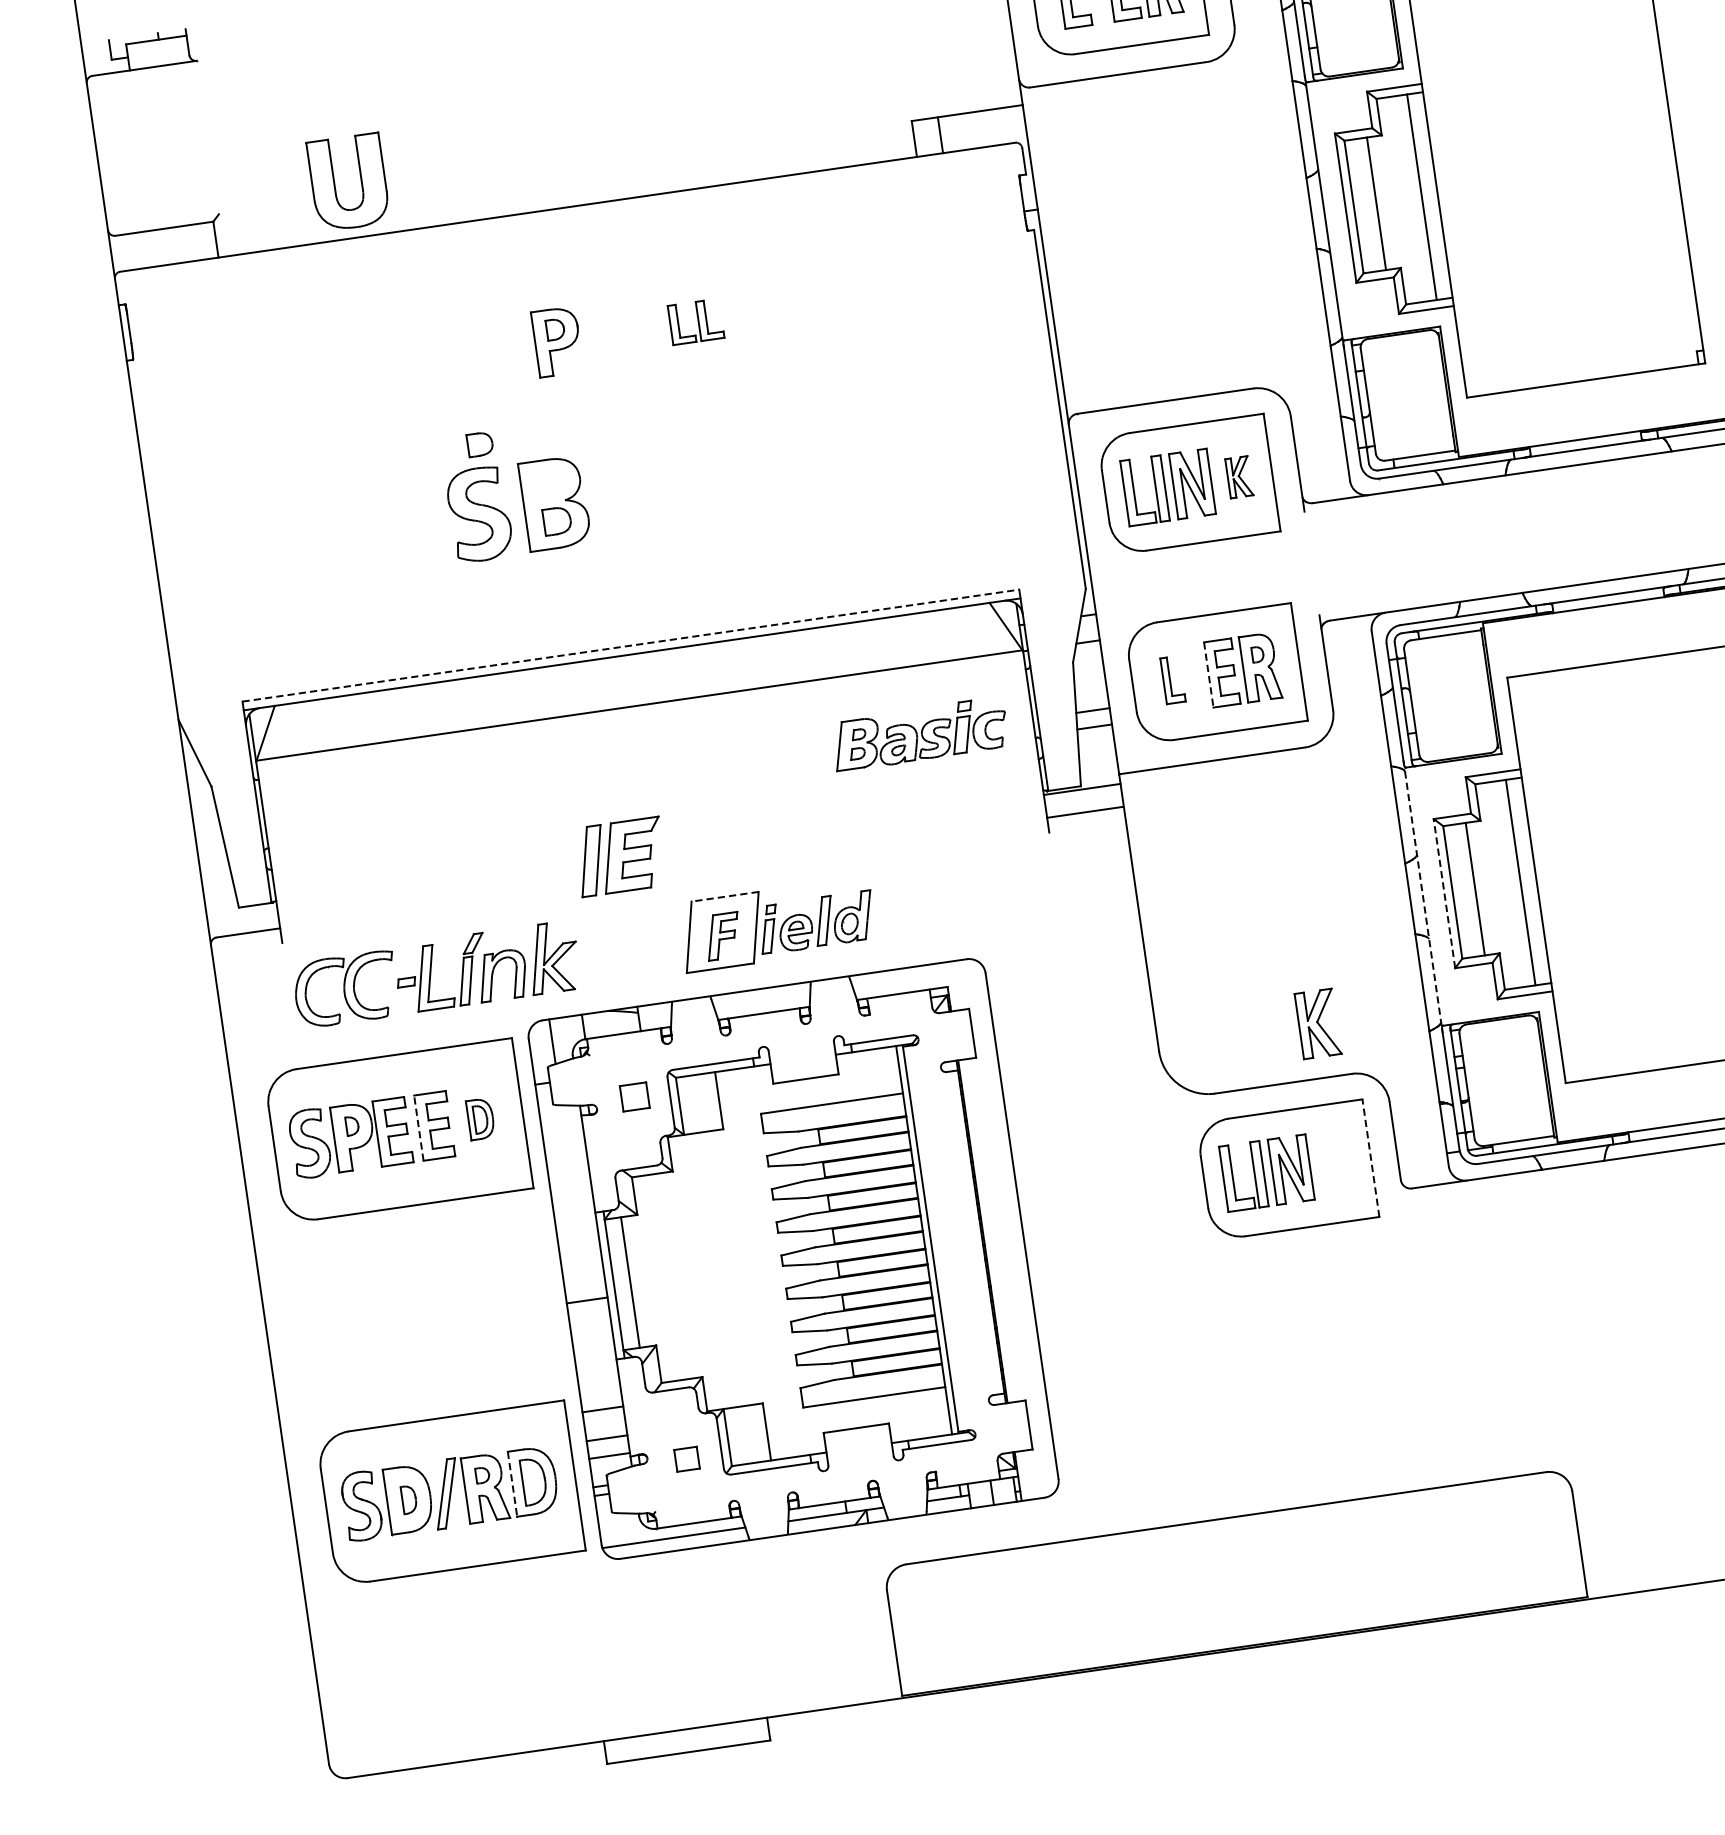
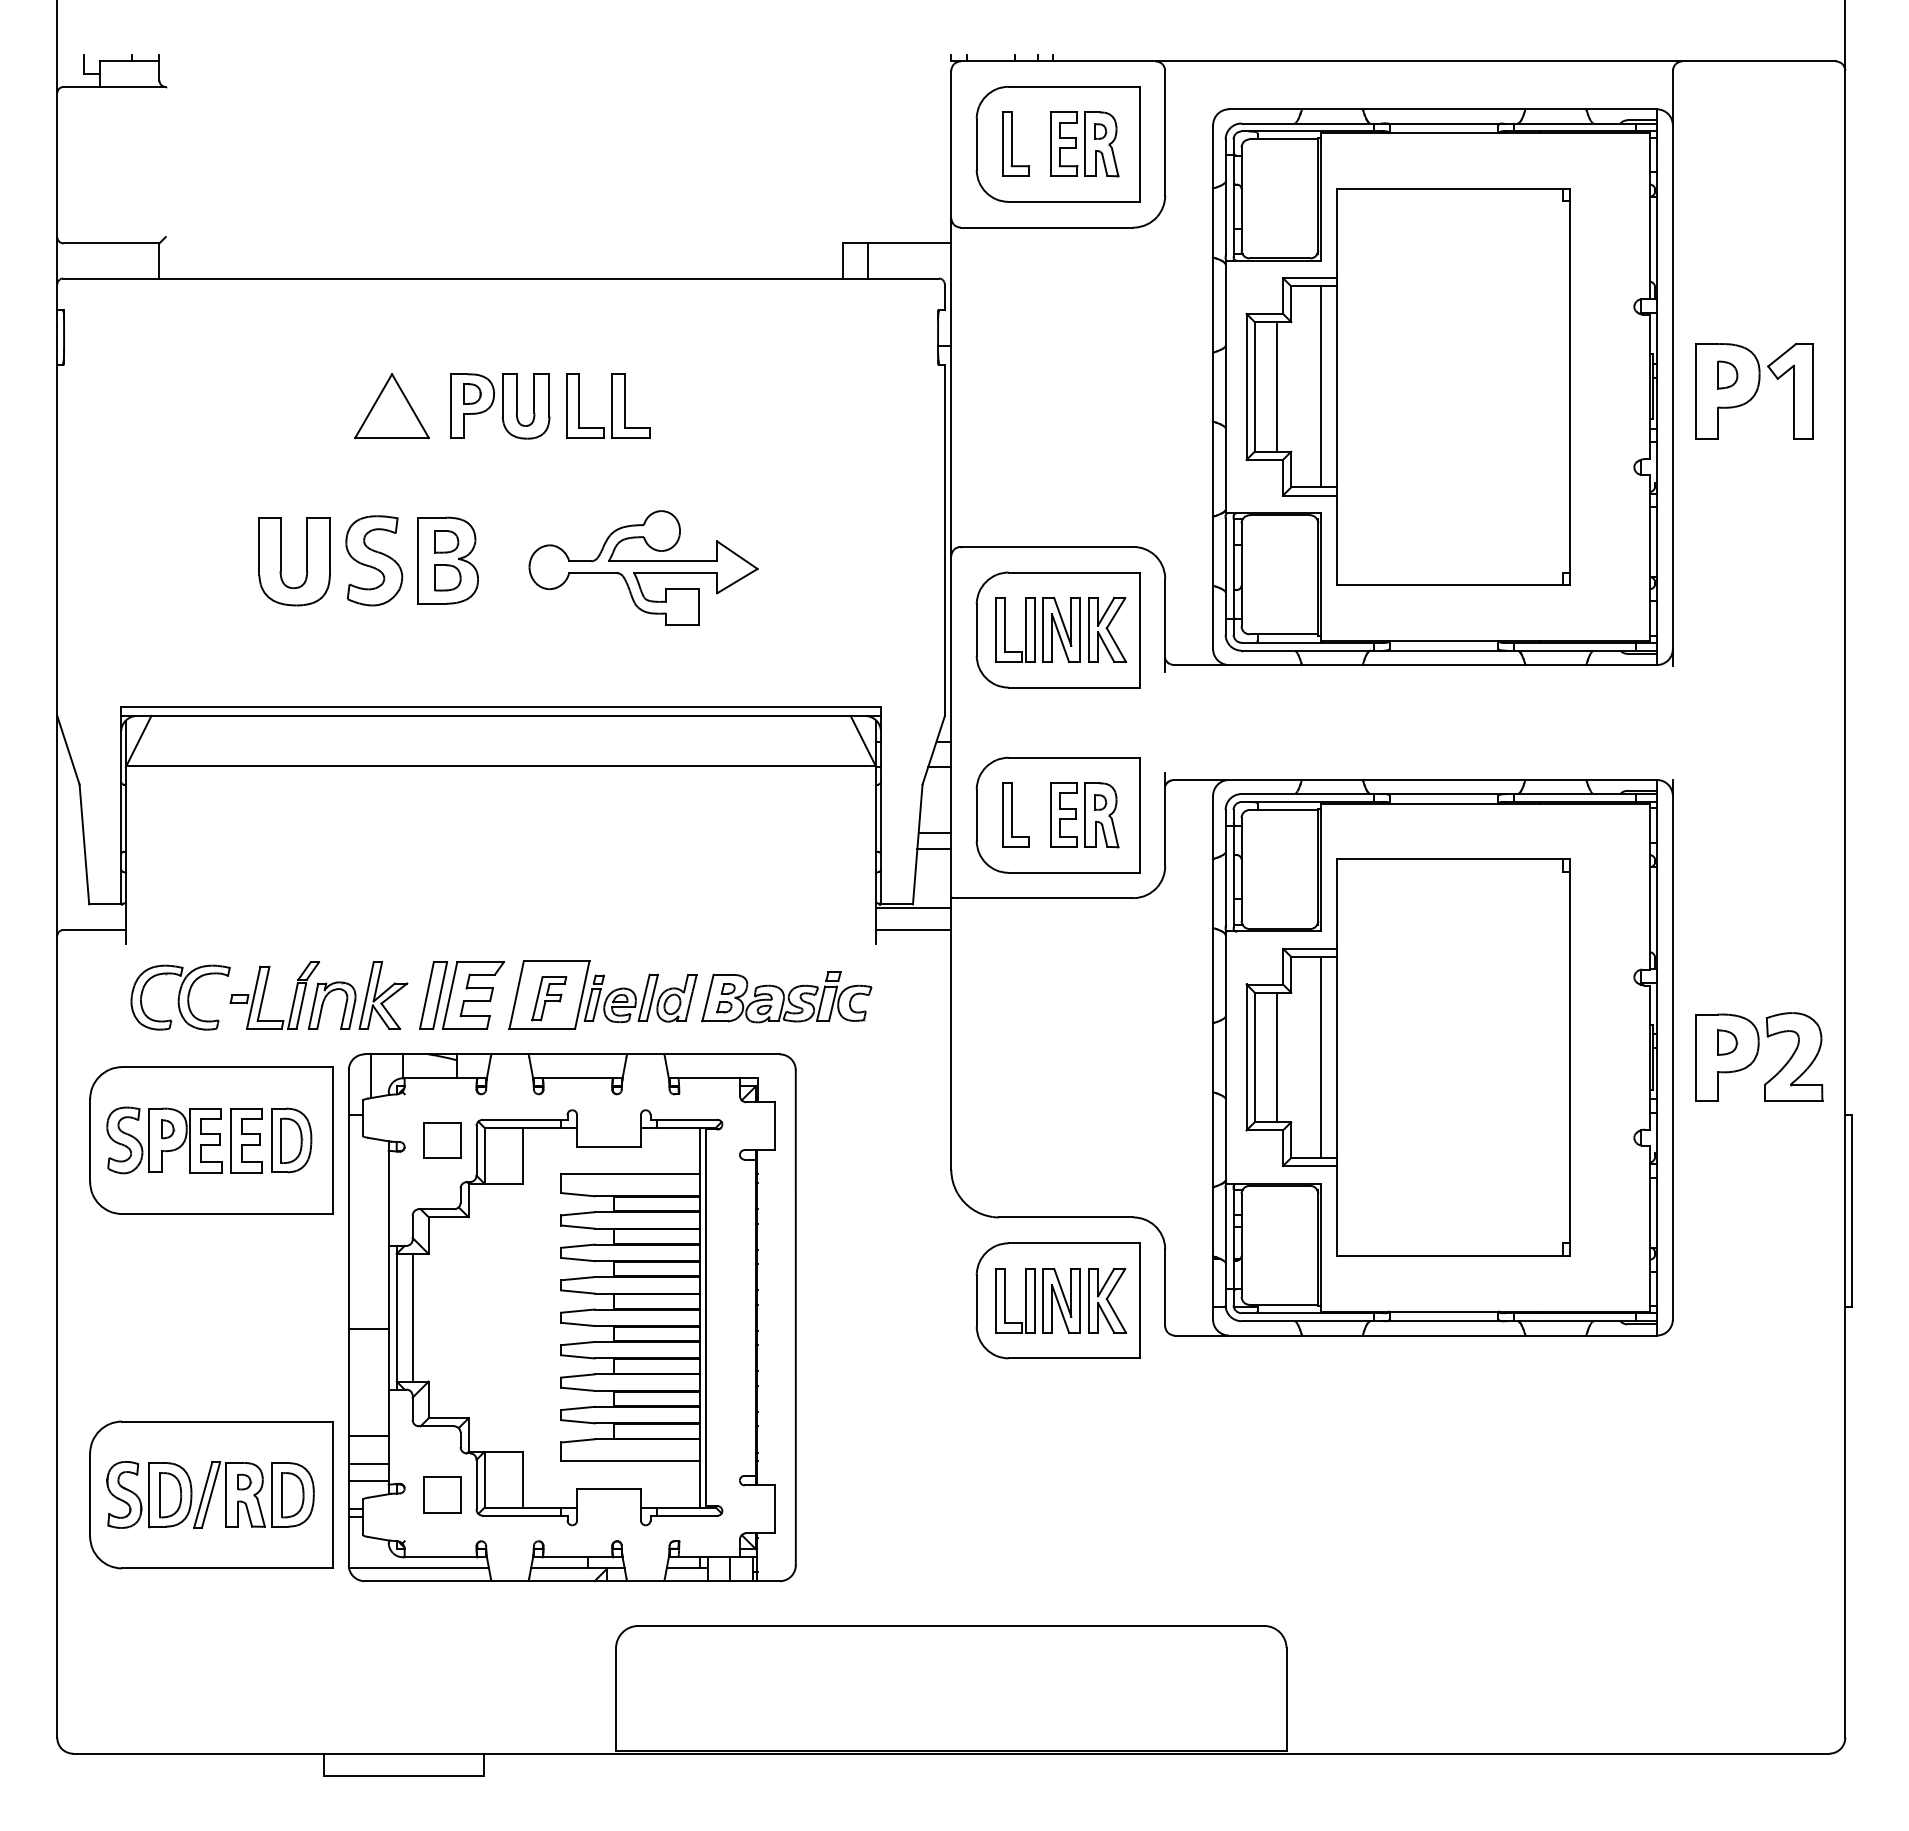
part: (360, 180) -> (306, 561), moved
part: (696, 321) -> (608, 405), size x1.67
part: (603, 335) -> (517, 406), added
part: (474, 354) -> (391, 406), added
part: (480, 444) -> (446, 541), moved
part: (1239, 476) -> (1107, 629), size x1.67
part: (755, 481) -> (643, 567), added
line: (631, 645) -> (501, 707), dashed -> solid
line: (1208, 675) -> (1050, 815), dashed -> solid
part: (1172, 679) -> (1015, 814), size x1.43
part: (919, 734) -> (786, 997), moved
part: (620, 857) -> (461, 995), moved
line: (1444, 893) -> (1246, 1057), dashed -> solid
line: (1422, 896) -> (1225, 1057), dashed -> solid
line: (724, 897) -> (556, 961), dashed -> solid
part: (1318, 1023) -> (1107, 1300), moved
part: (634, 1096) -> (442, 1140), size x1.43
part: (480, 1119) -> (291, 1140), size x1.67
line: (419, 1128) -> (231, 1140), dashed -> solid
line: (1370, 1157) -> (1139, 1300), dashed -> solid
part: (686, 1458) -> (442, 1494), size x1.67
line: (512, 1483) -> (271, 1494), dashed -> solid
part: (409, 1499) -> (170, 1495), size x1.67

